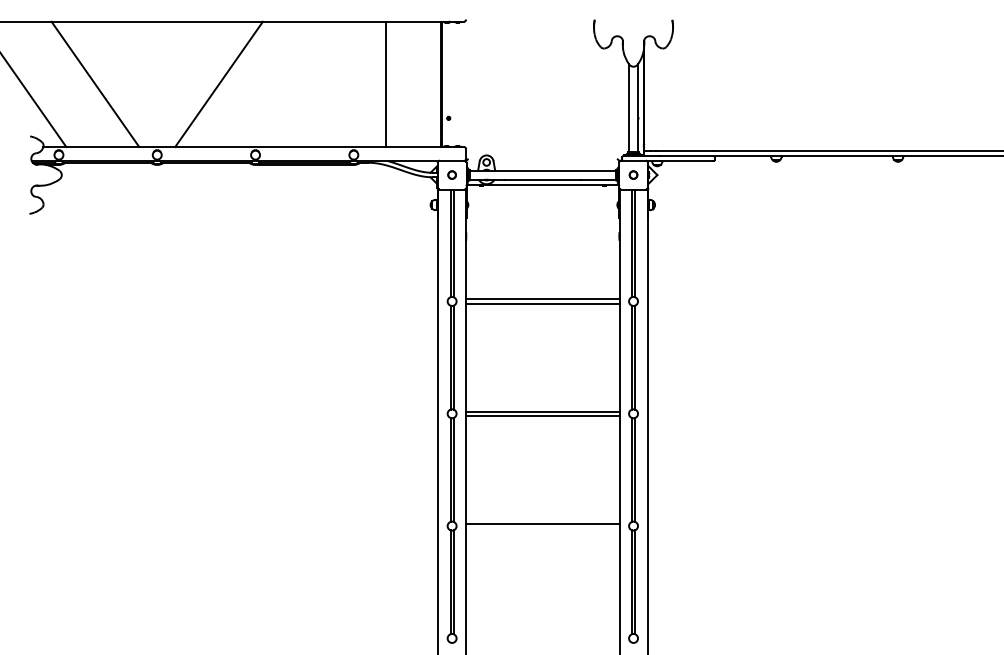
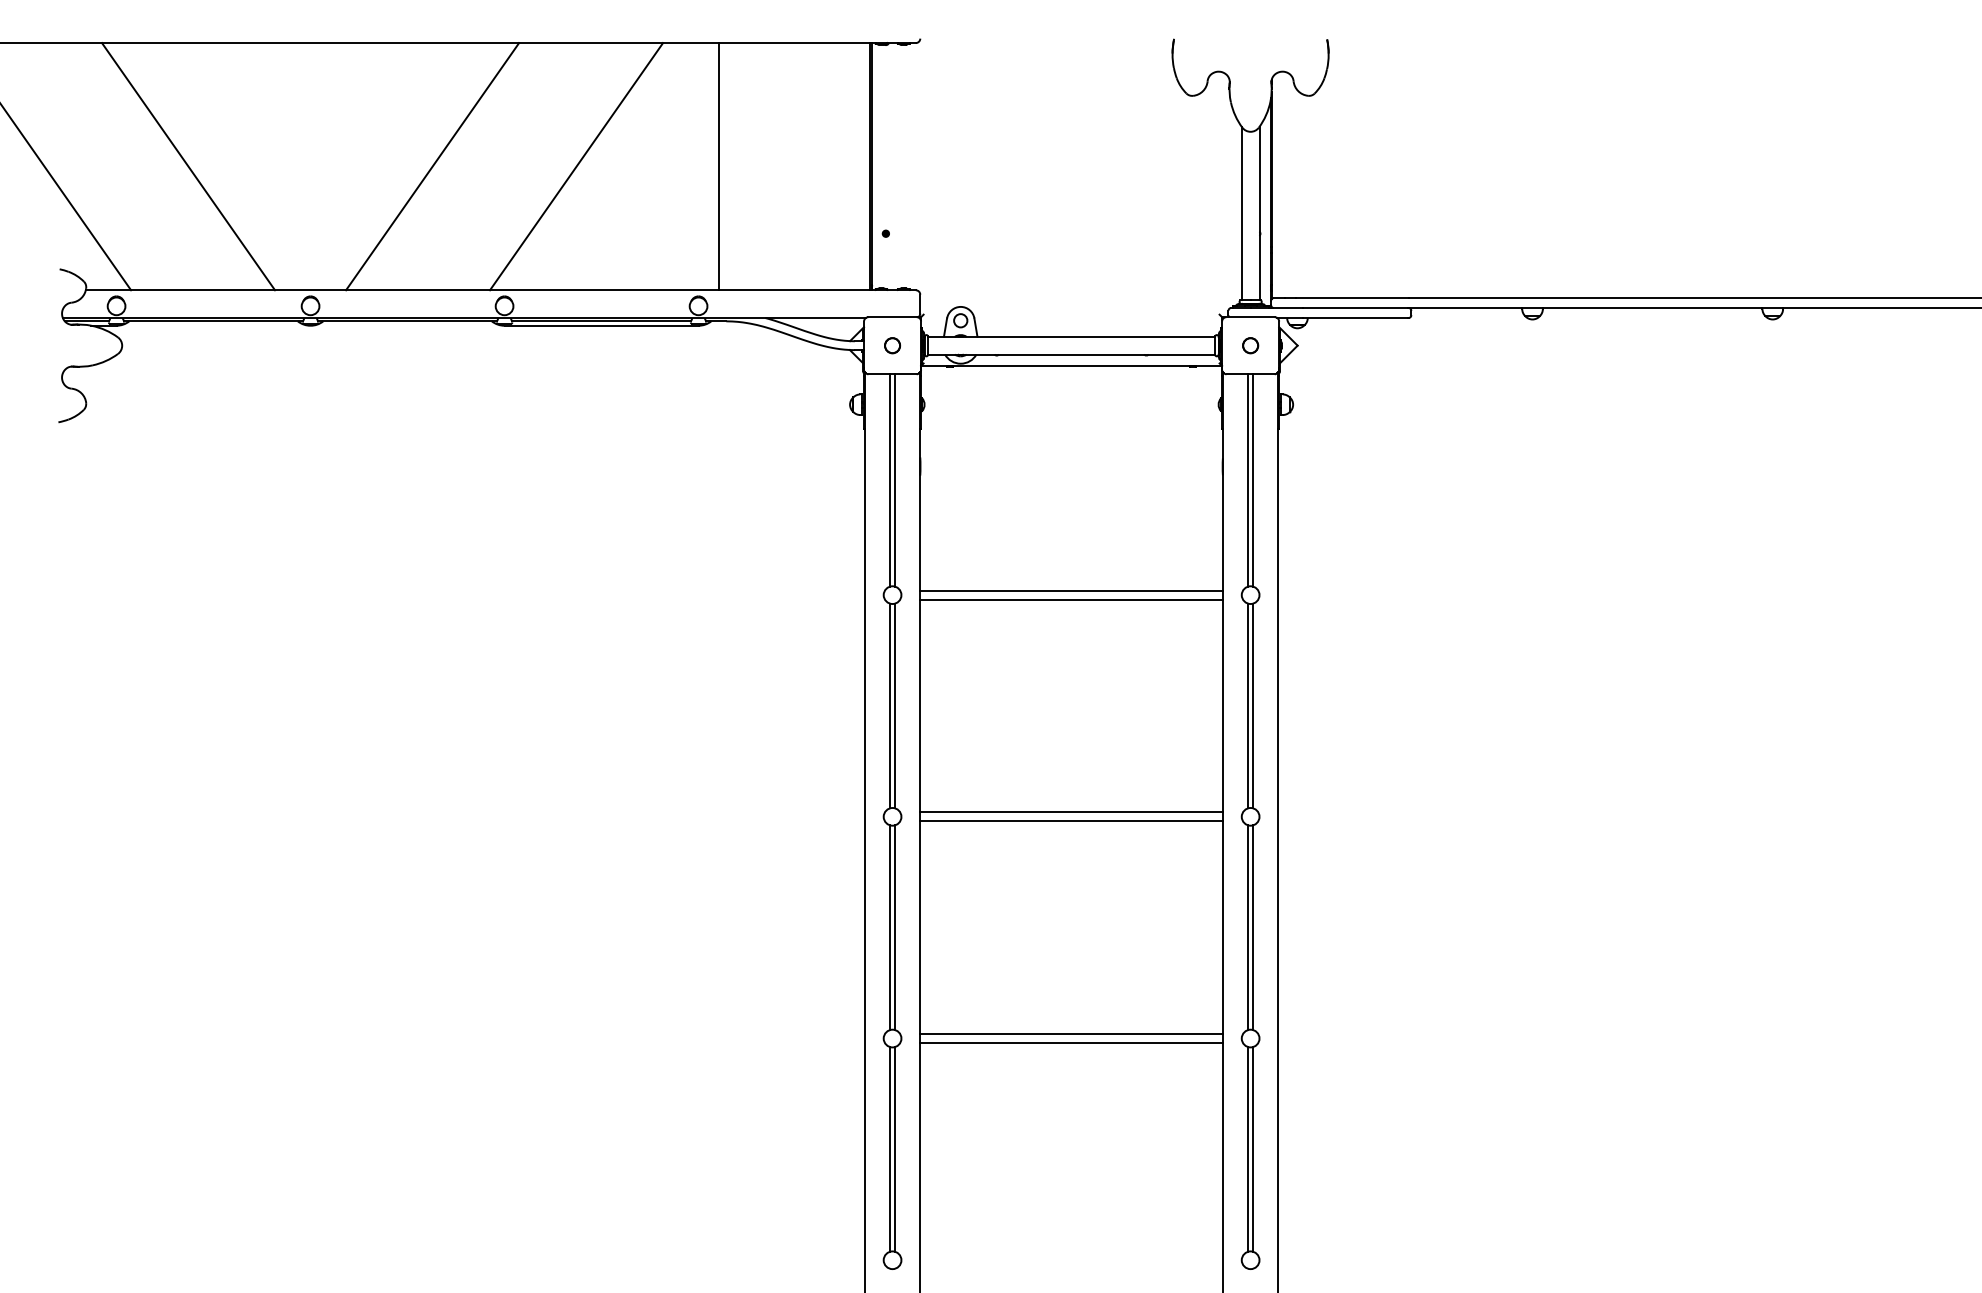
line: (291, 84) -> (575, 166), added
line: (386, 84) -> (719, 166), moved
line: (542, 528) -> (1070, 1043), added

